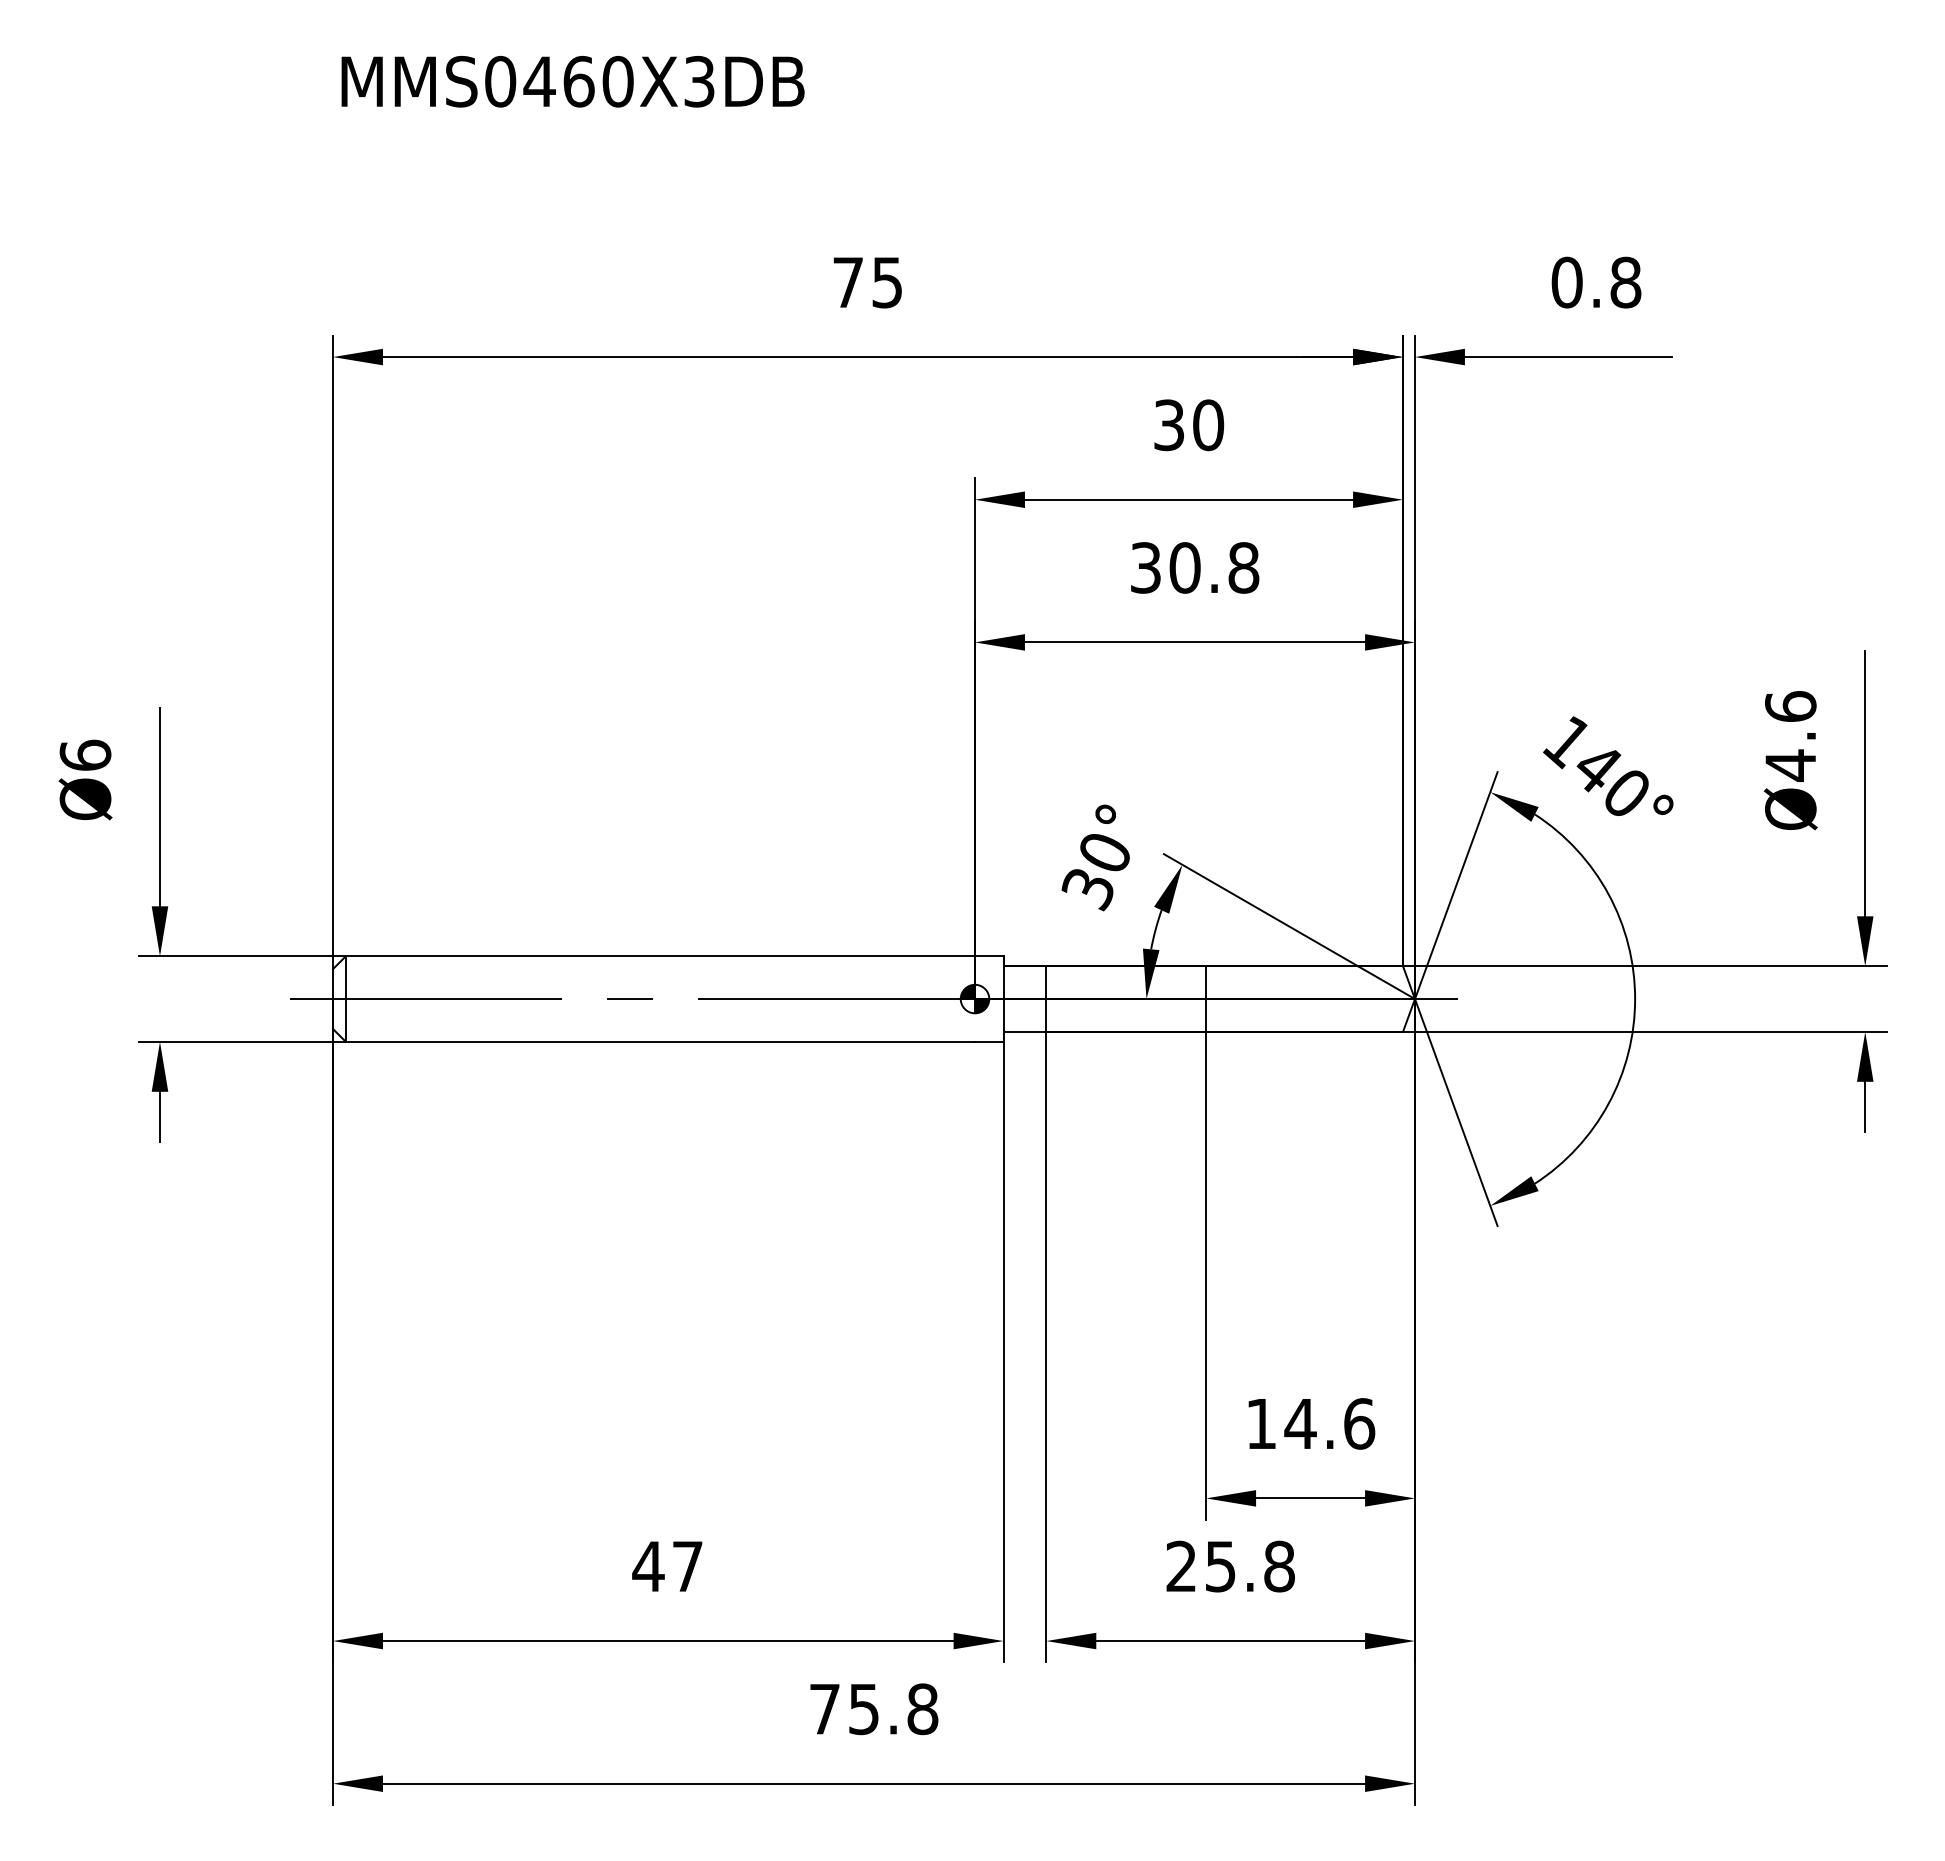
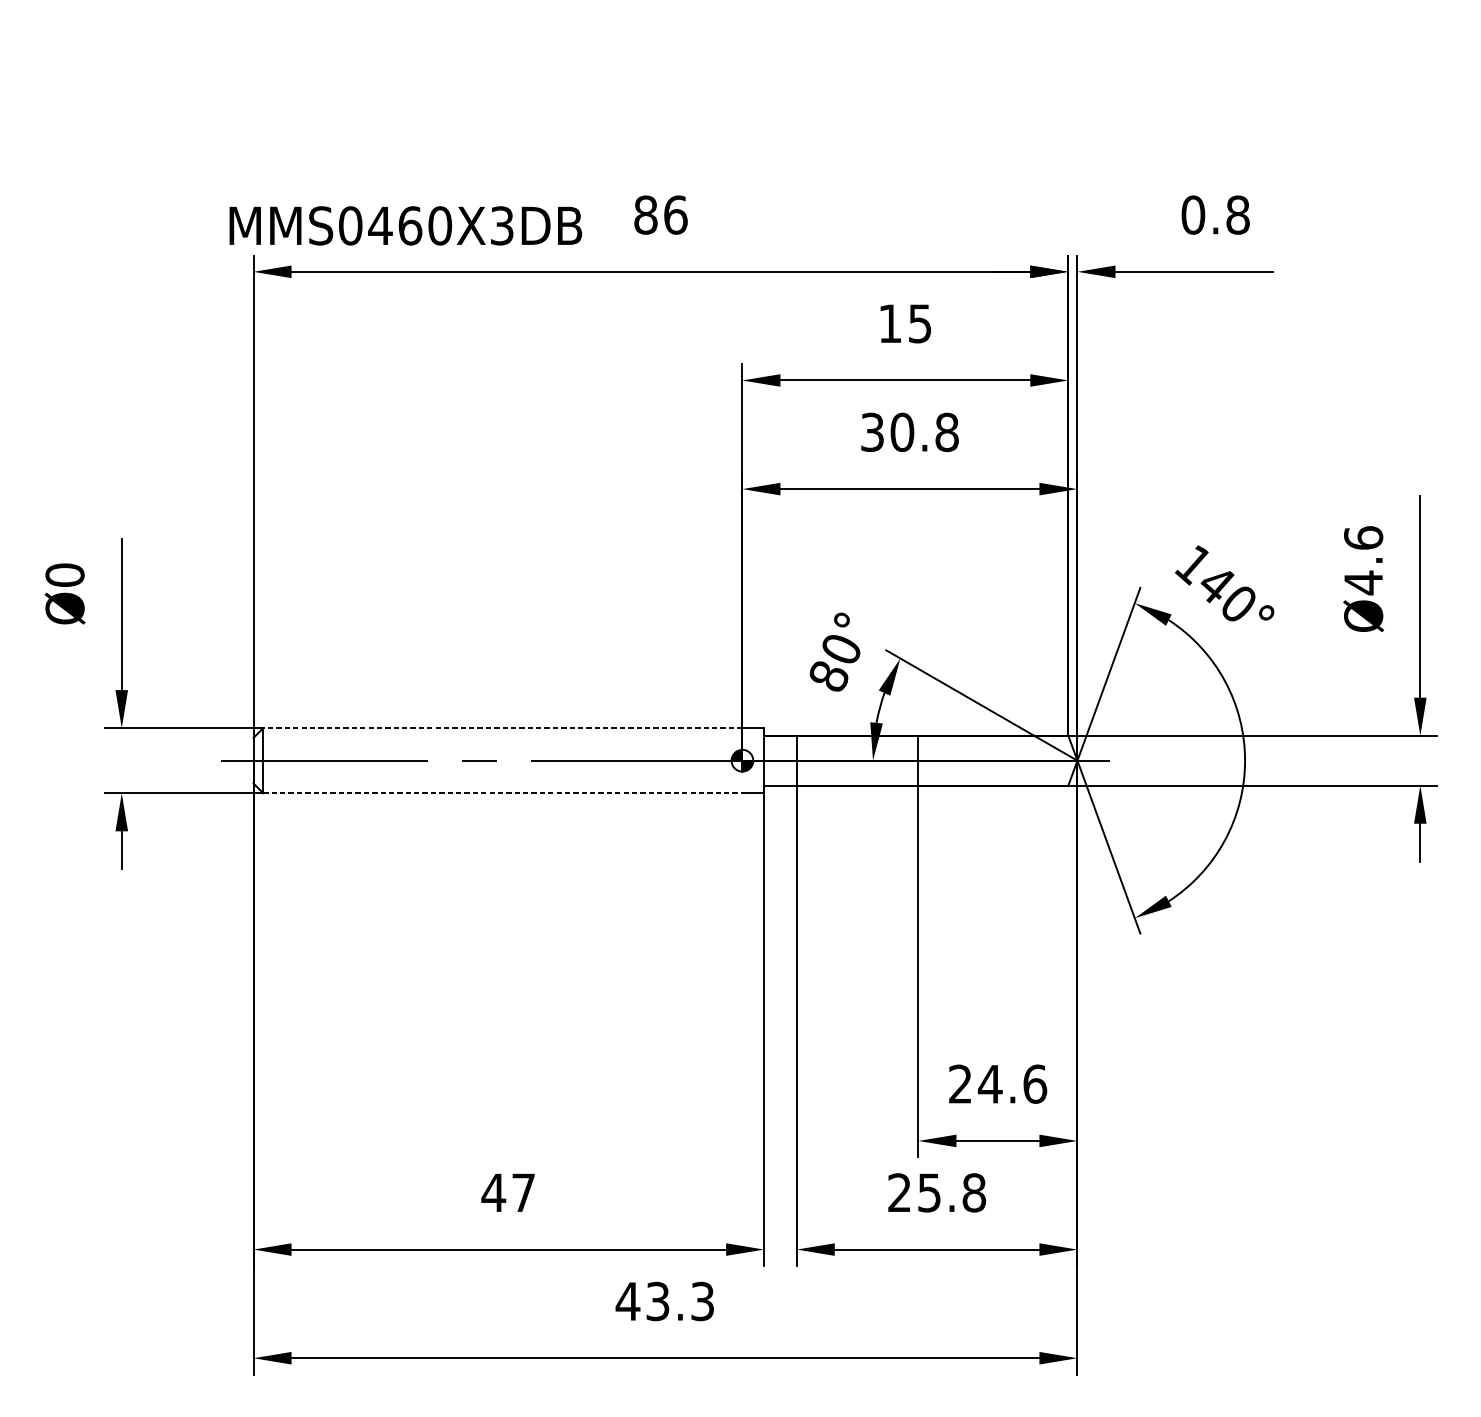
text: (572, 81) -> (405, 225), moved
text: (868, 282) -> (661, 215), 75 -> 86
text: (1189, 425) -> (905, 323), 30 -> 15
text: (85, 754) -> (65, 574), Ø6 -> Ø0
text: (1087, 889) -> (828, 677), 30° -> 80°
line: (660, 956) -> (502, 728), solid -> dashed
line: (660, 1041) -> (502, 793), solid -> dashed
text: (1260, 1423) -> (959, 1083), 14.6 -> 24.6
text: (873, 1709) -> (665, 1301), 75.8 -> 43.3

